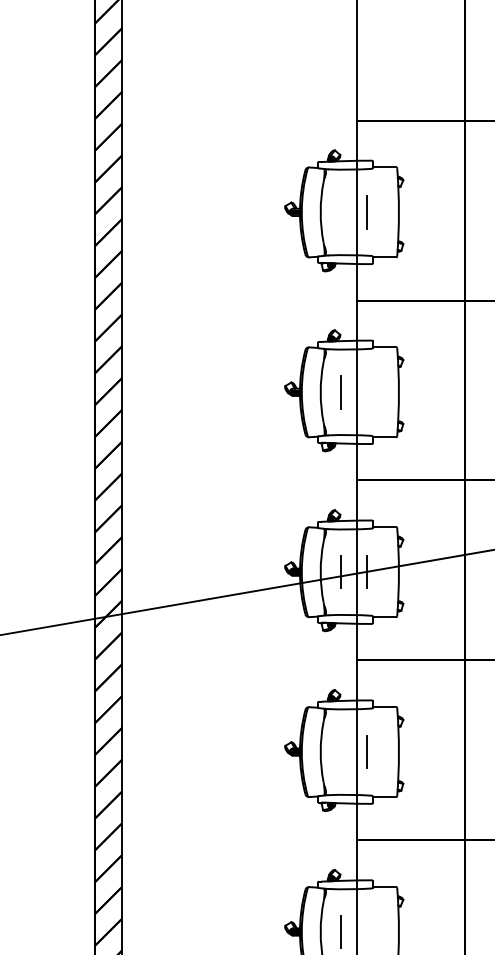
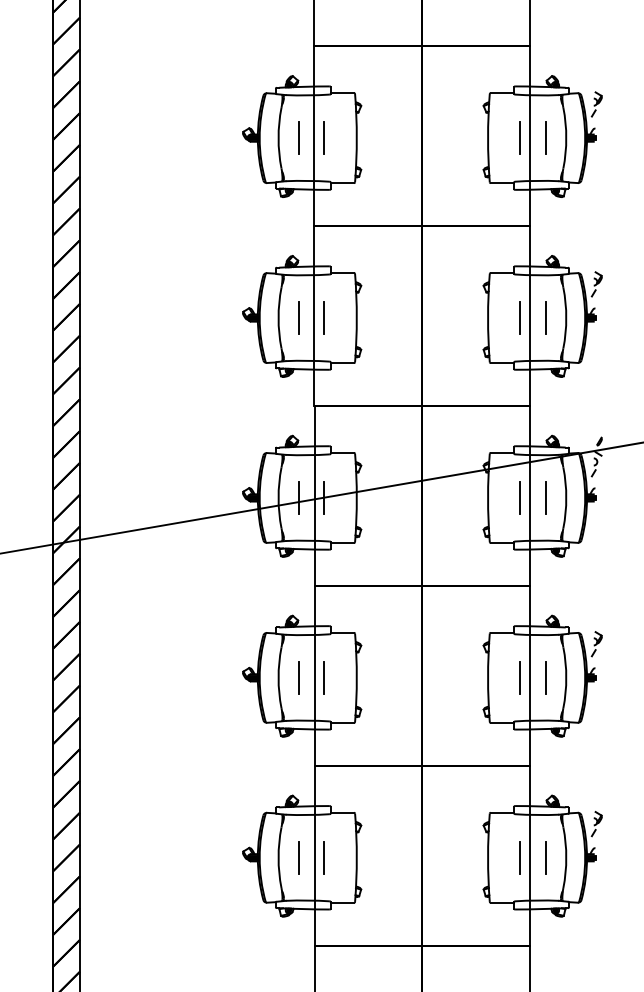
line: (341, 211) -> (299, 137), added
line: (366, 391) -> (324, 317), added
line: (340, 751) -> (298, 677), added
line: (366, 931) -> (324, 857), added

